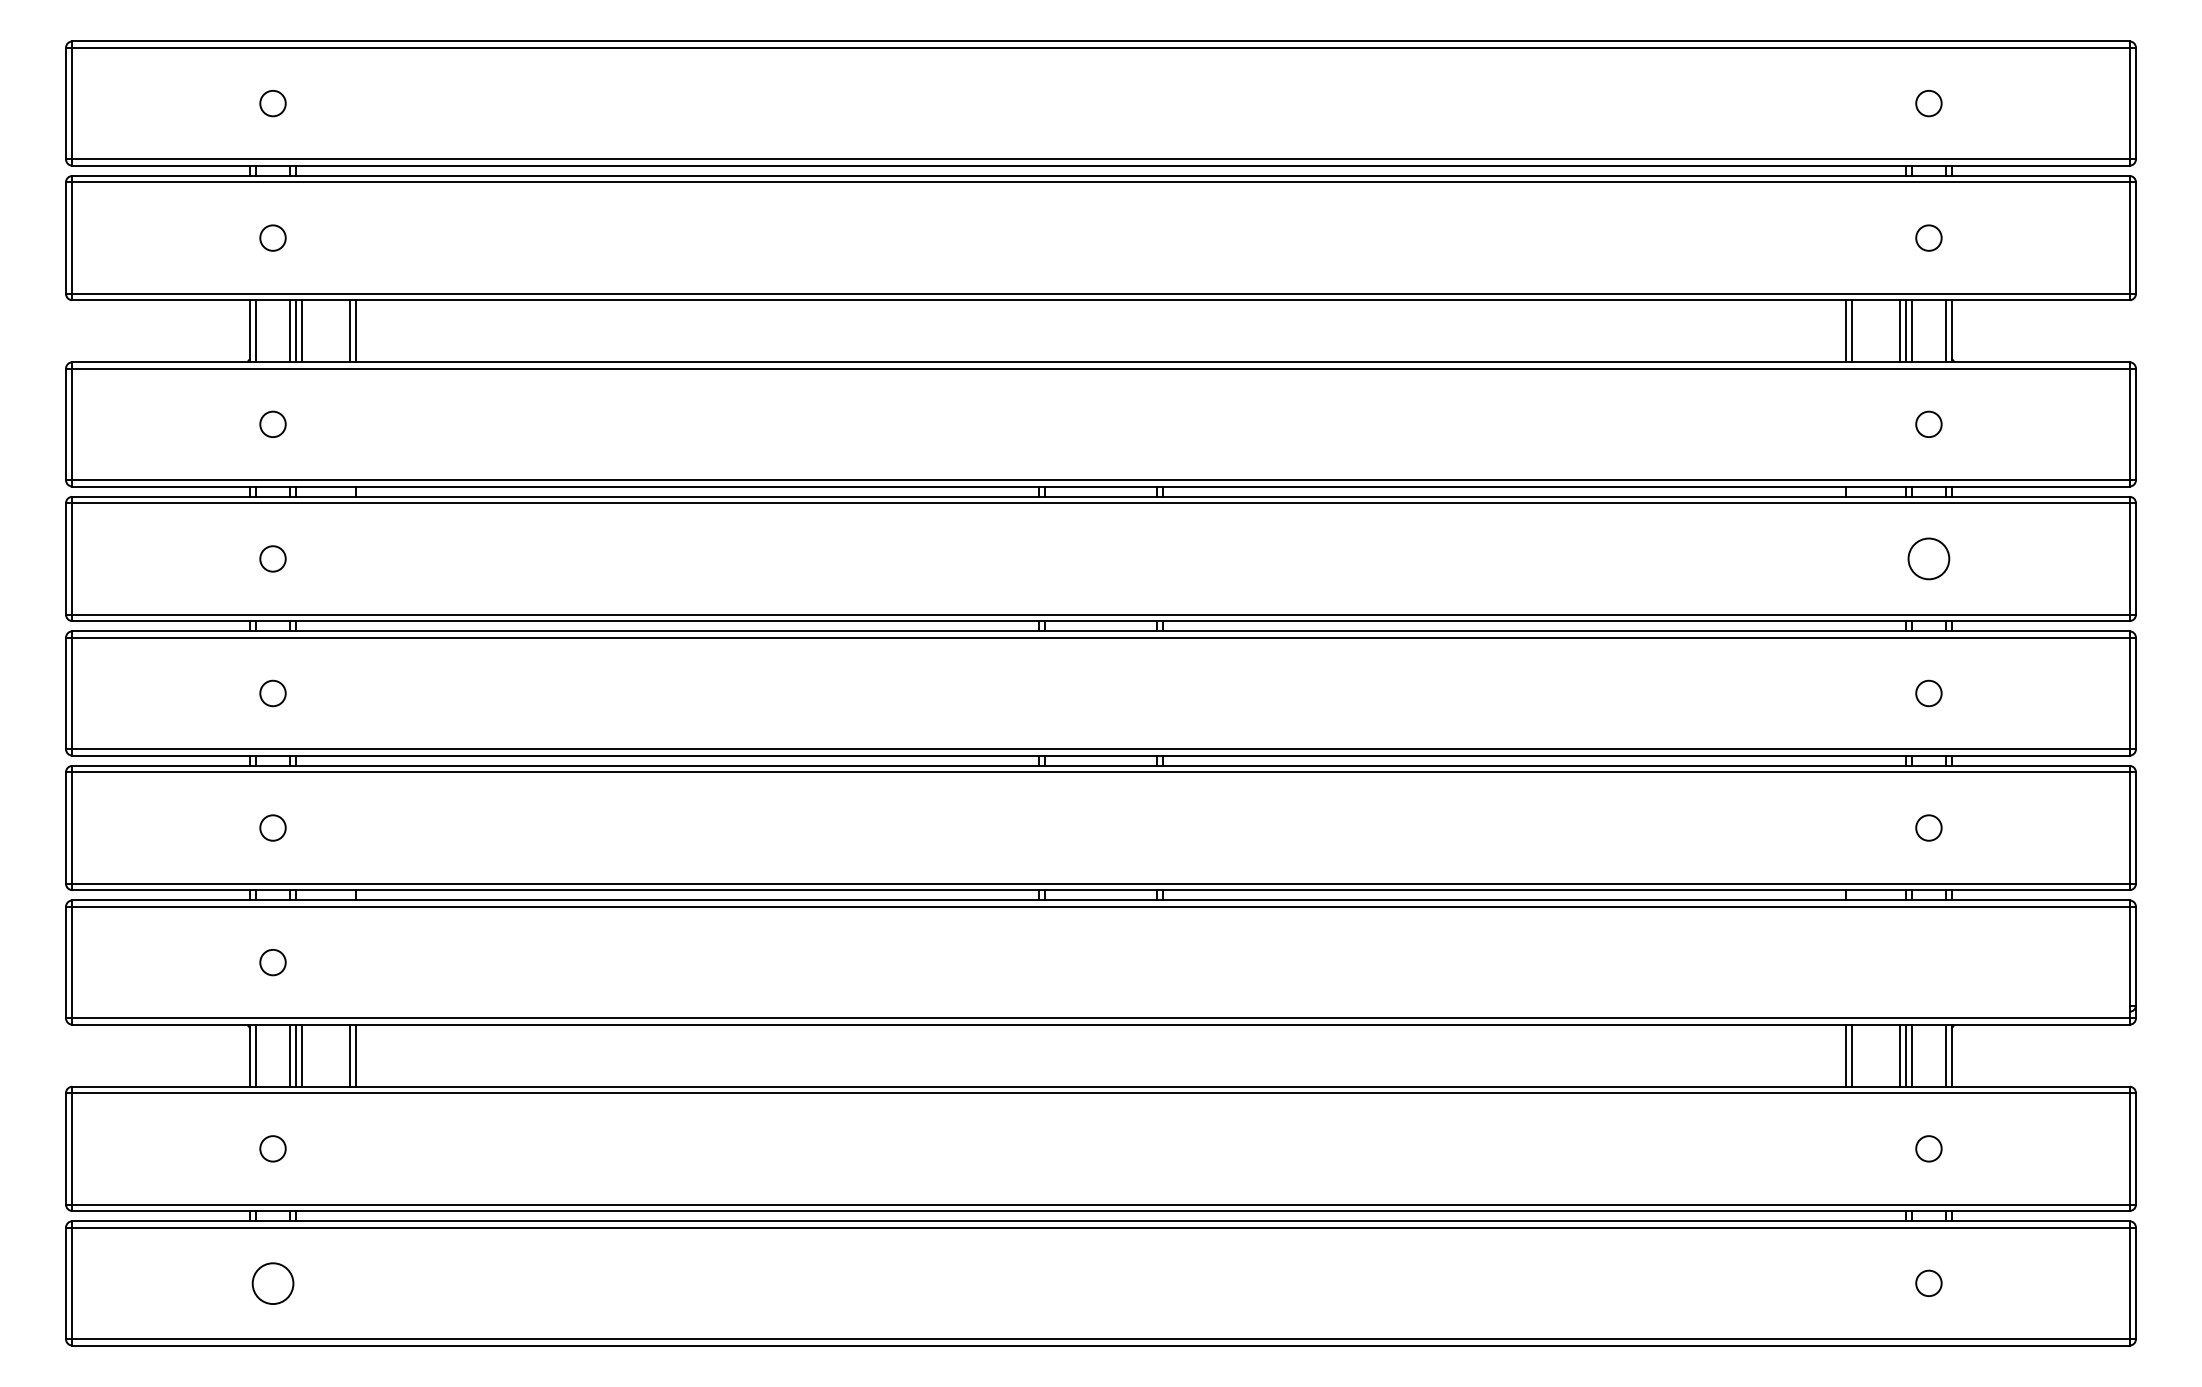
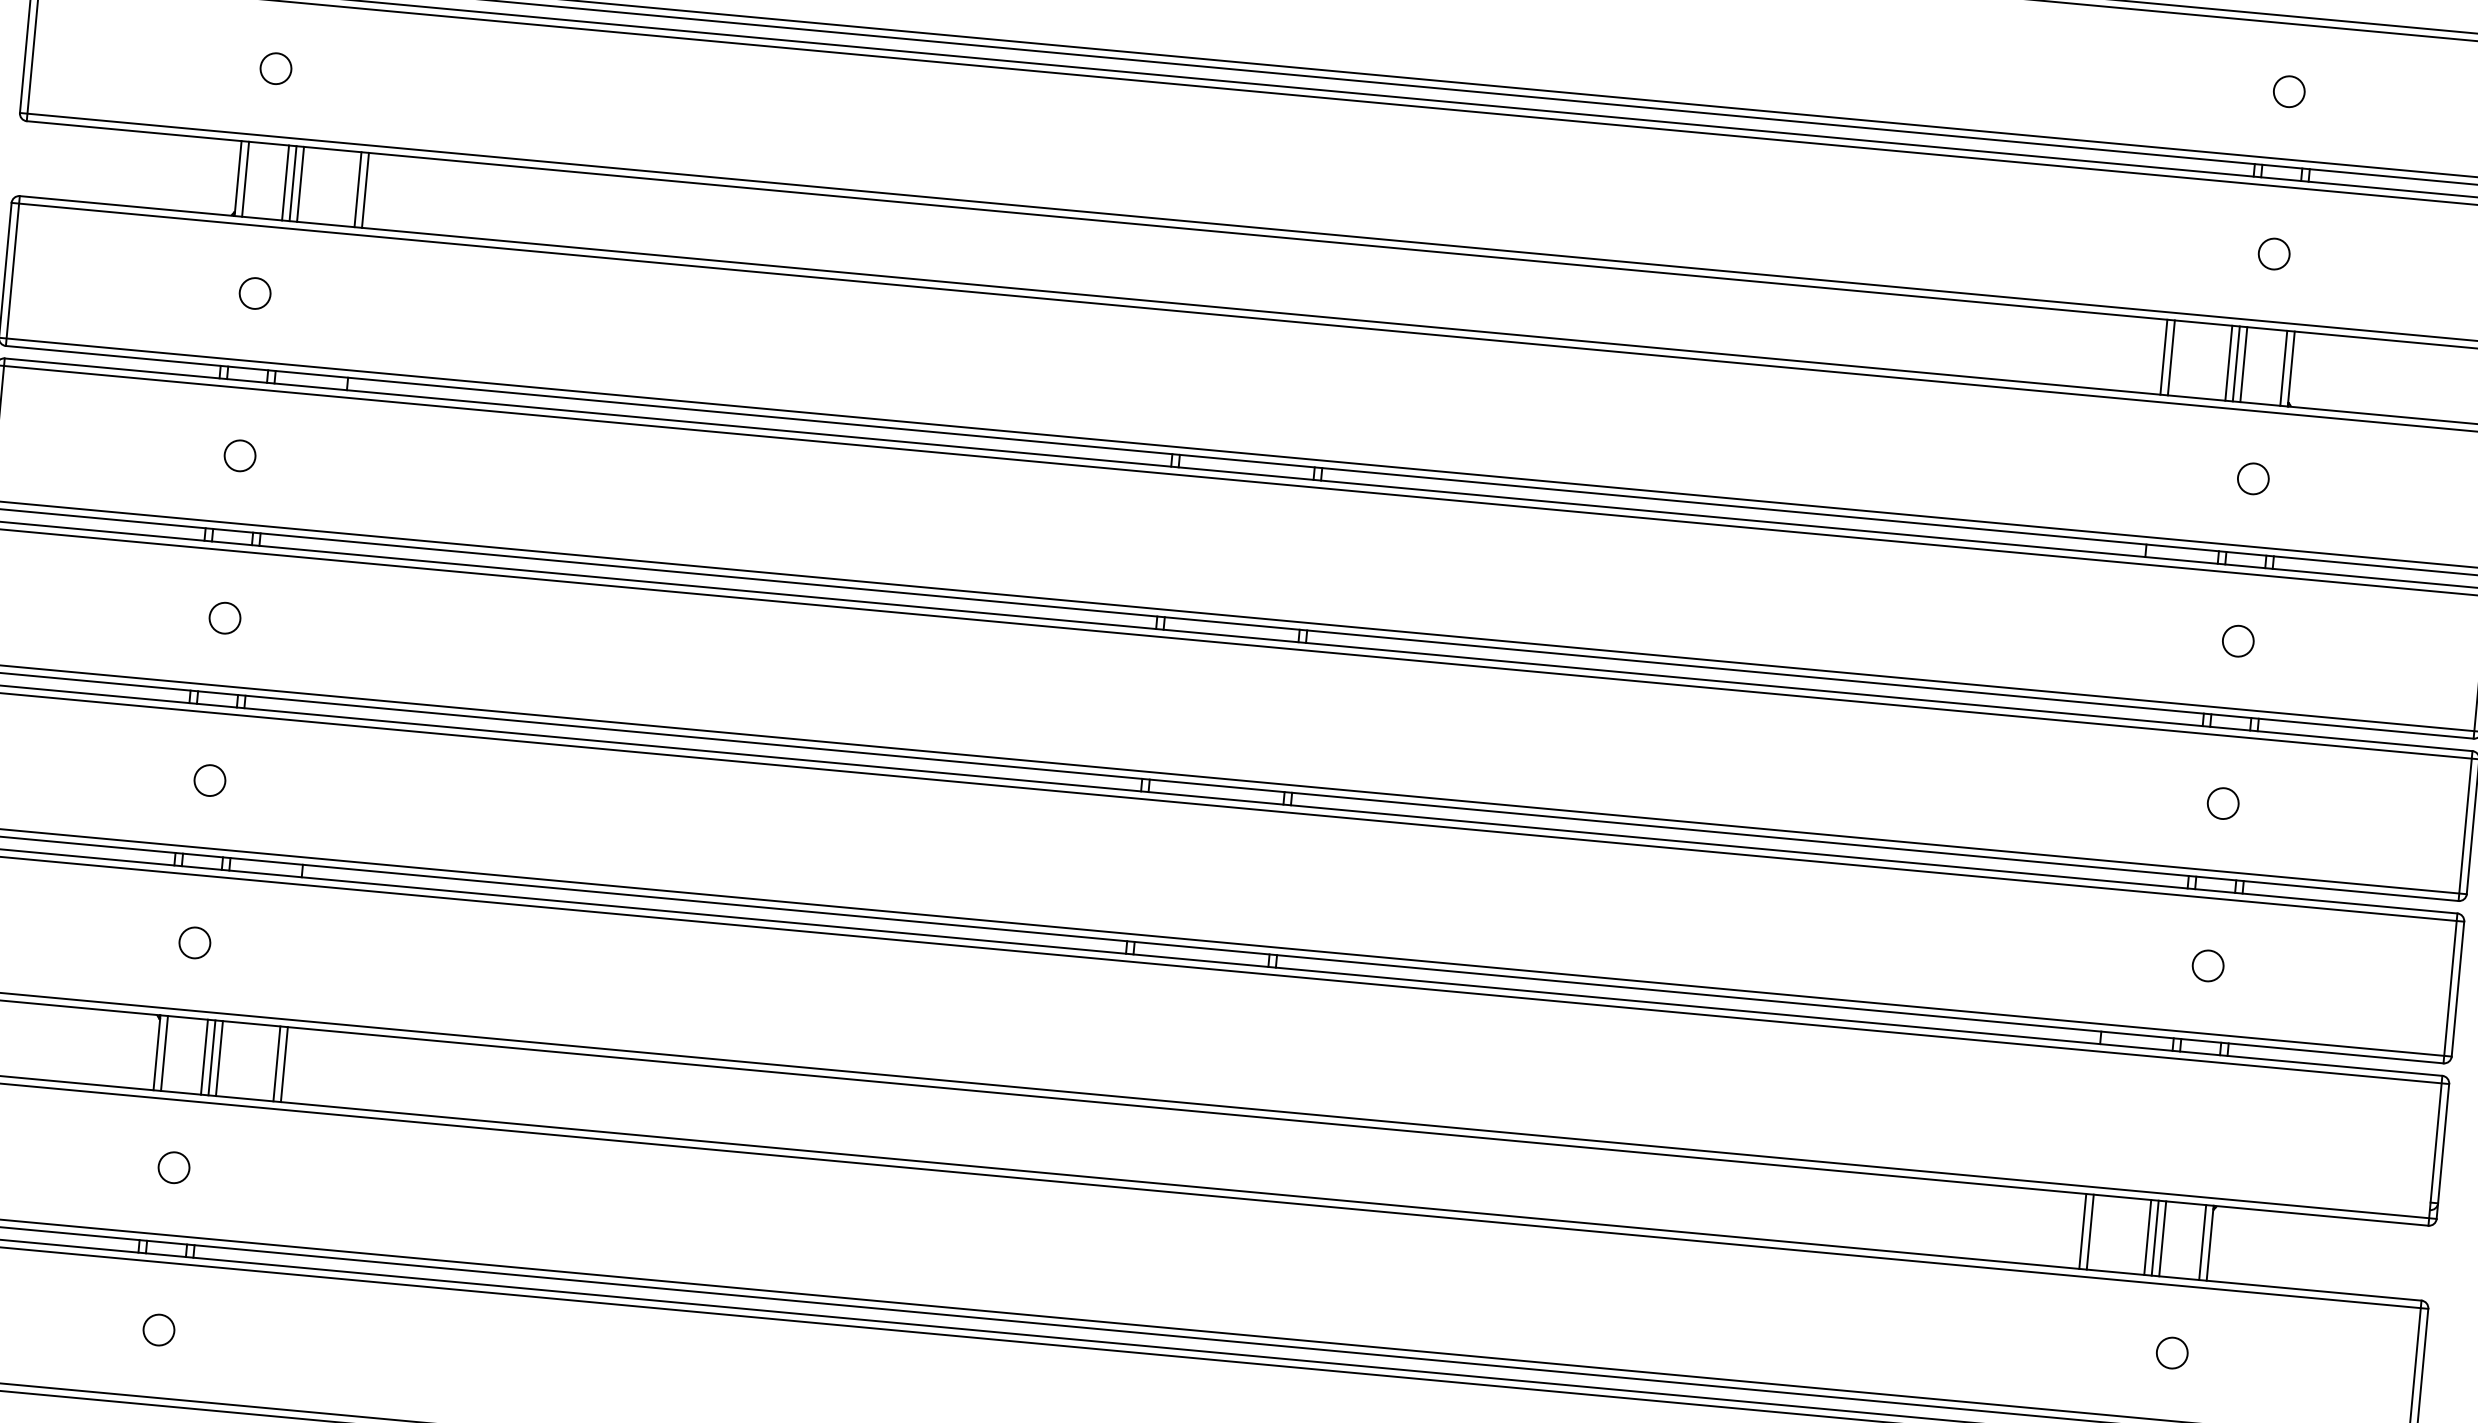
circle: (1928, 558) -> (2237, 640), size x0.62
circle: (272, 1282) -> (158, 1328), size x0.62

